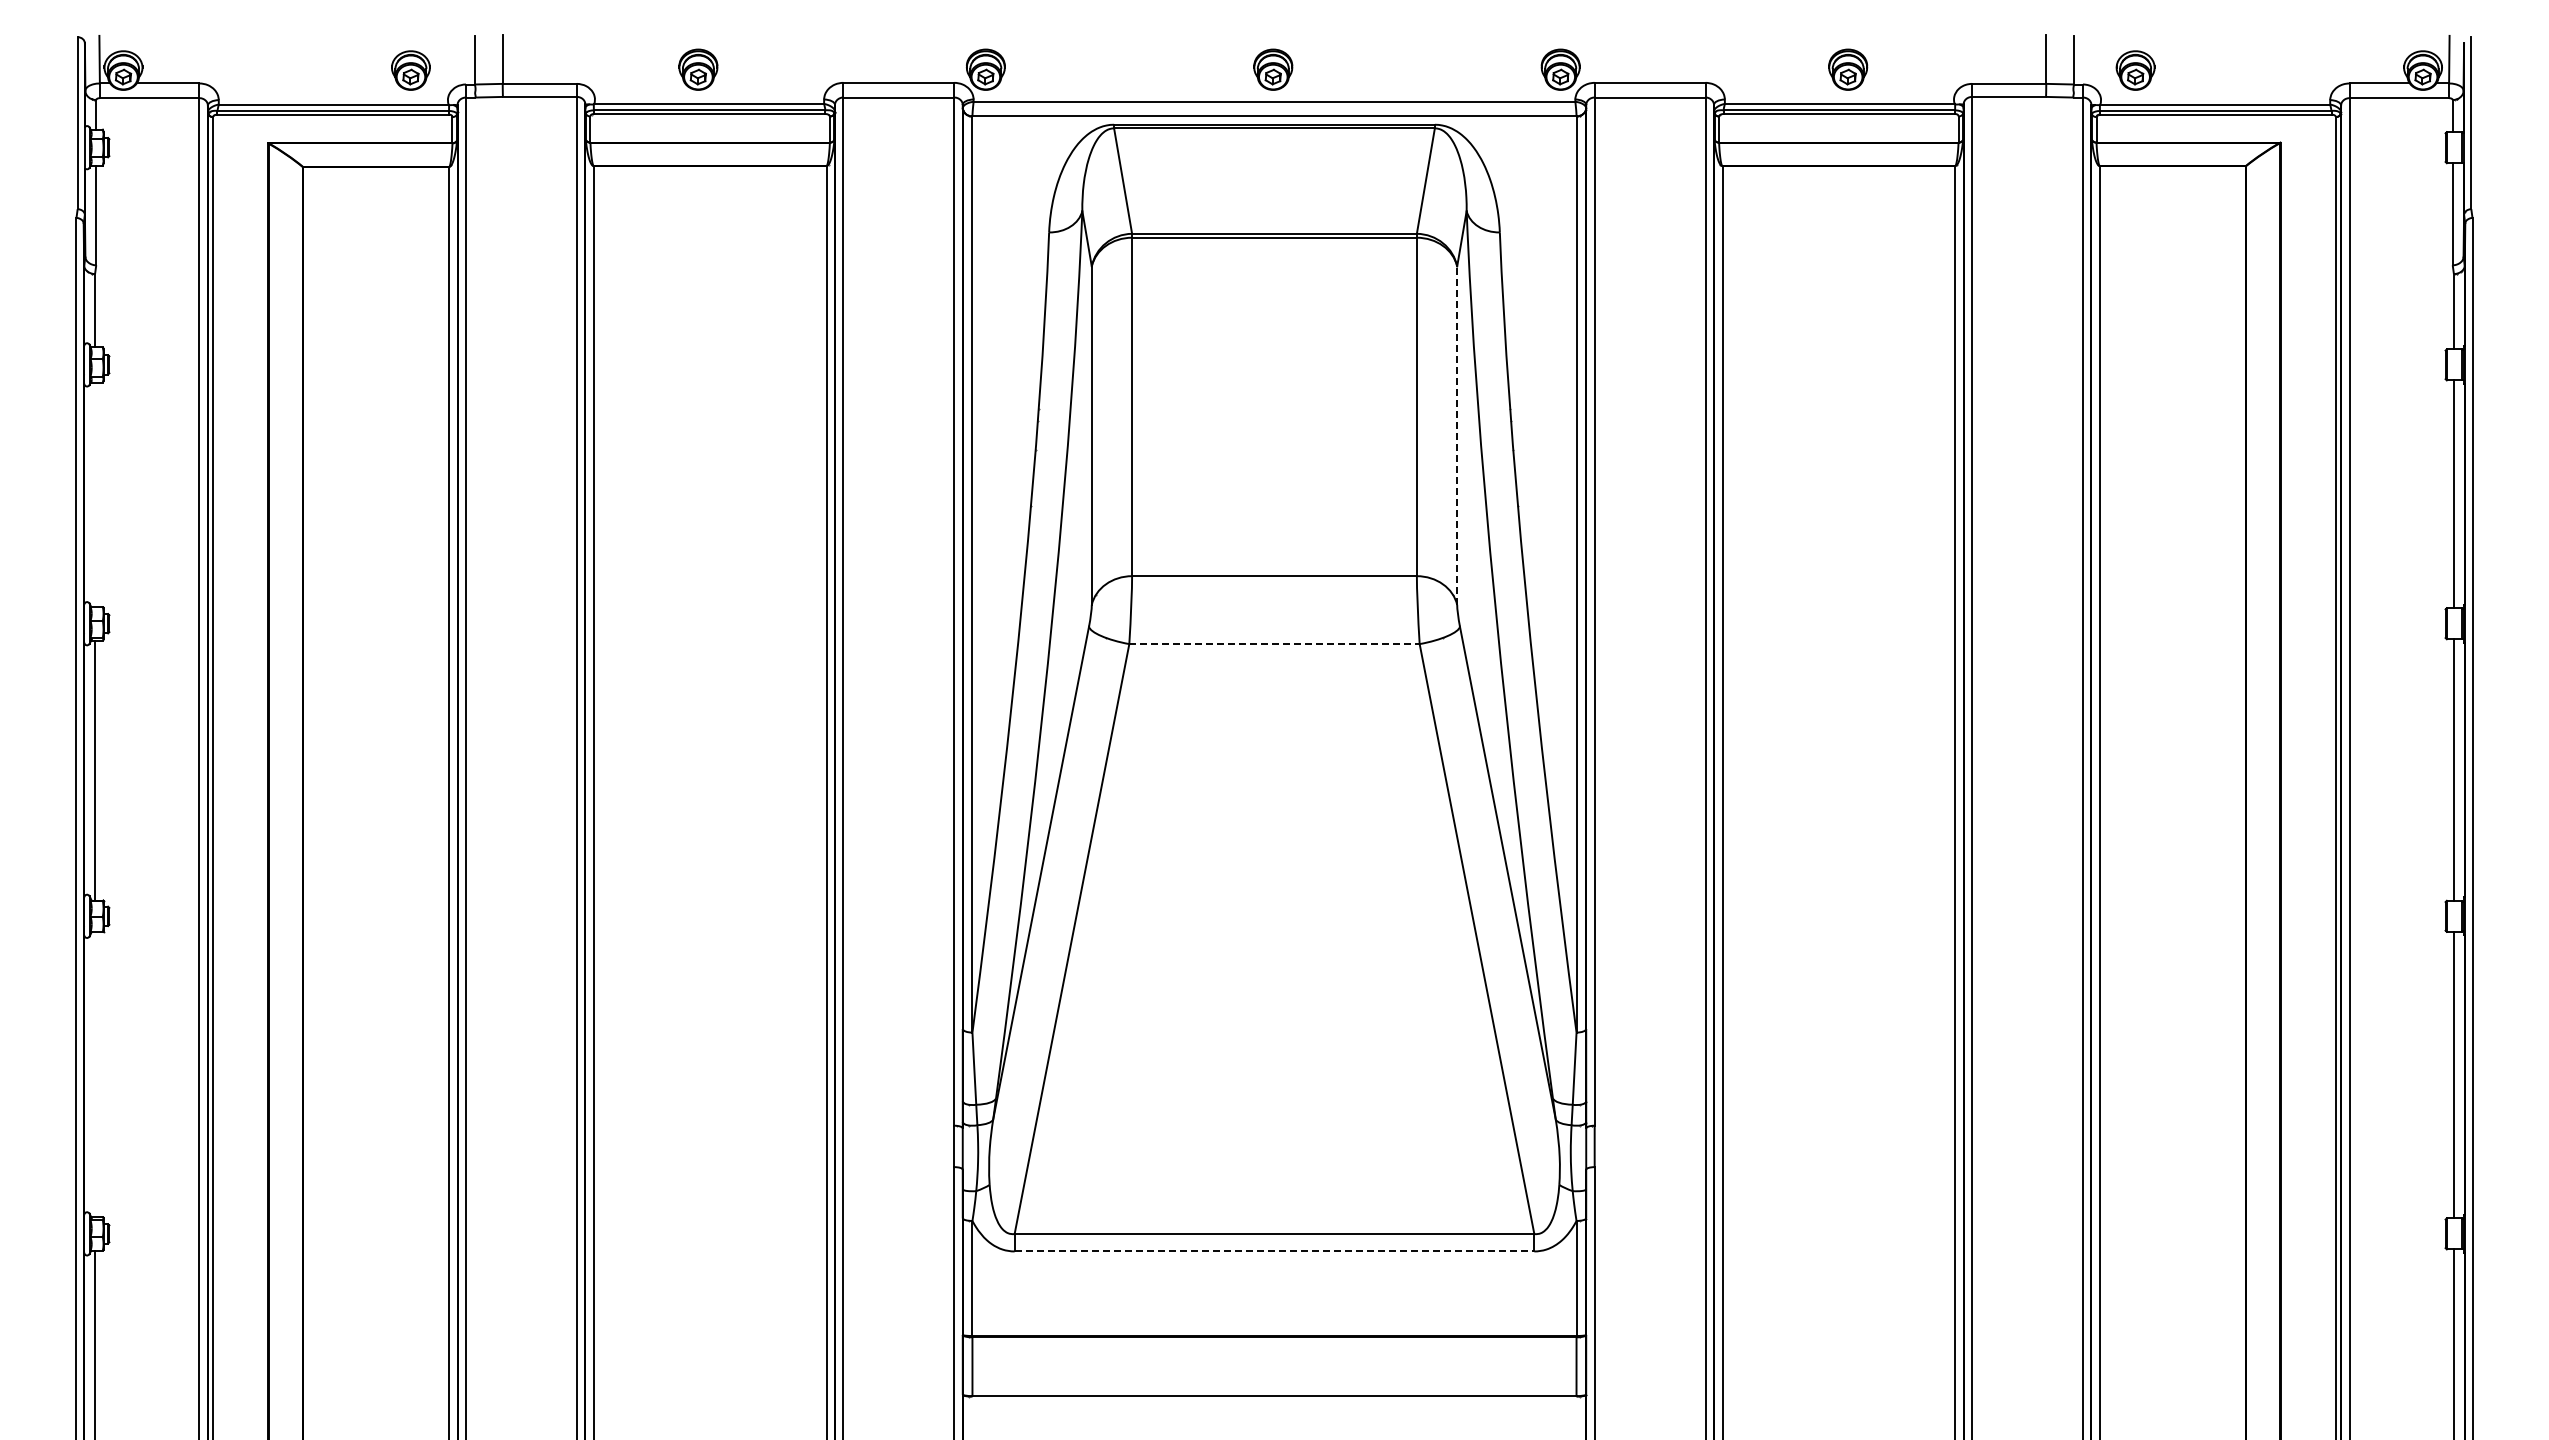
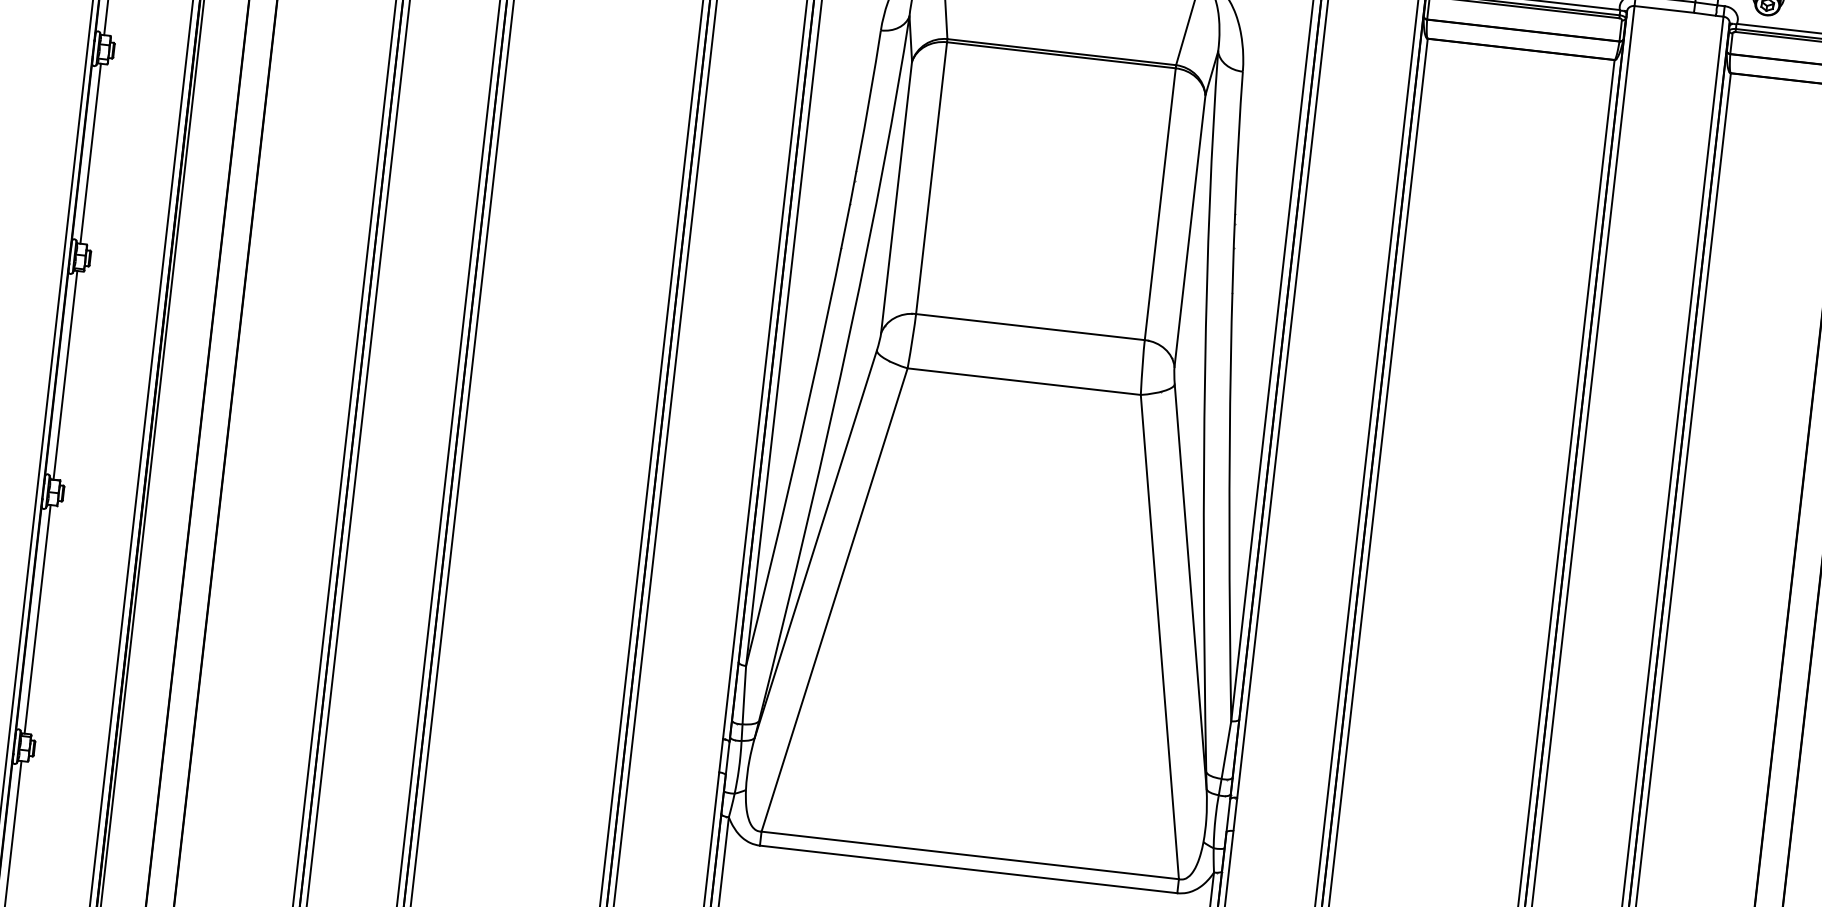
line: (1457, 435) -> (1190, 230), dashed -> solid
line: (95, 494) -> (91, 153), added
line: (1275, 644) -> (1024, 382), dashed -> solid
line: (95, 1074) -> (37, 619), added
line: (1274, 1251) -> (968, 869), dashed -> solid

